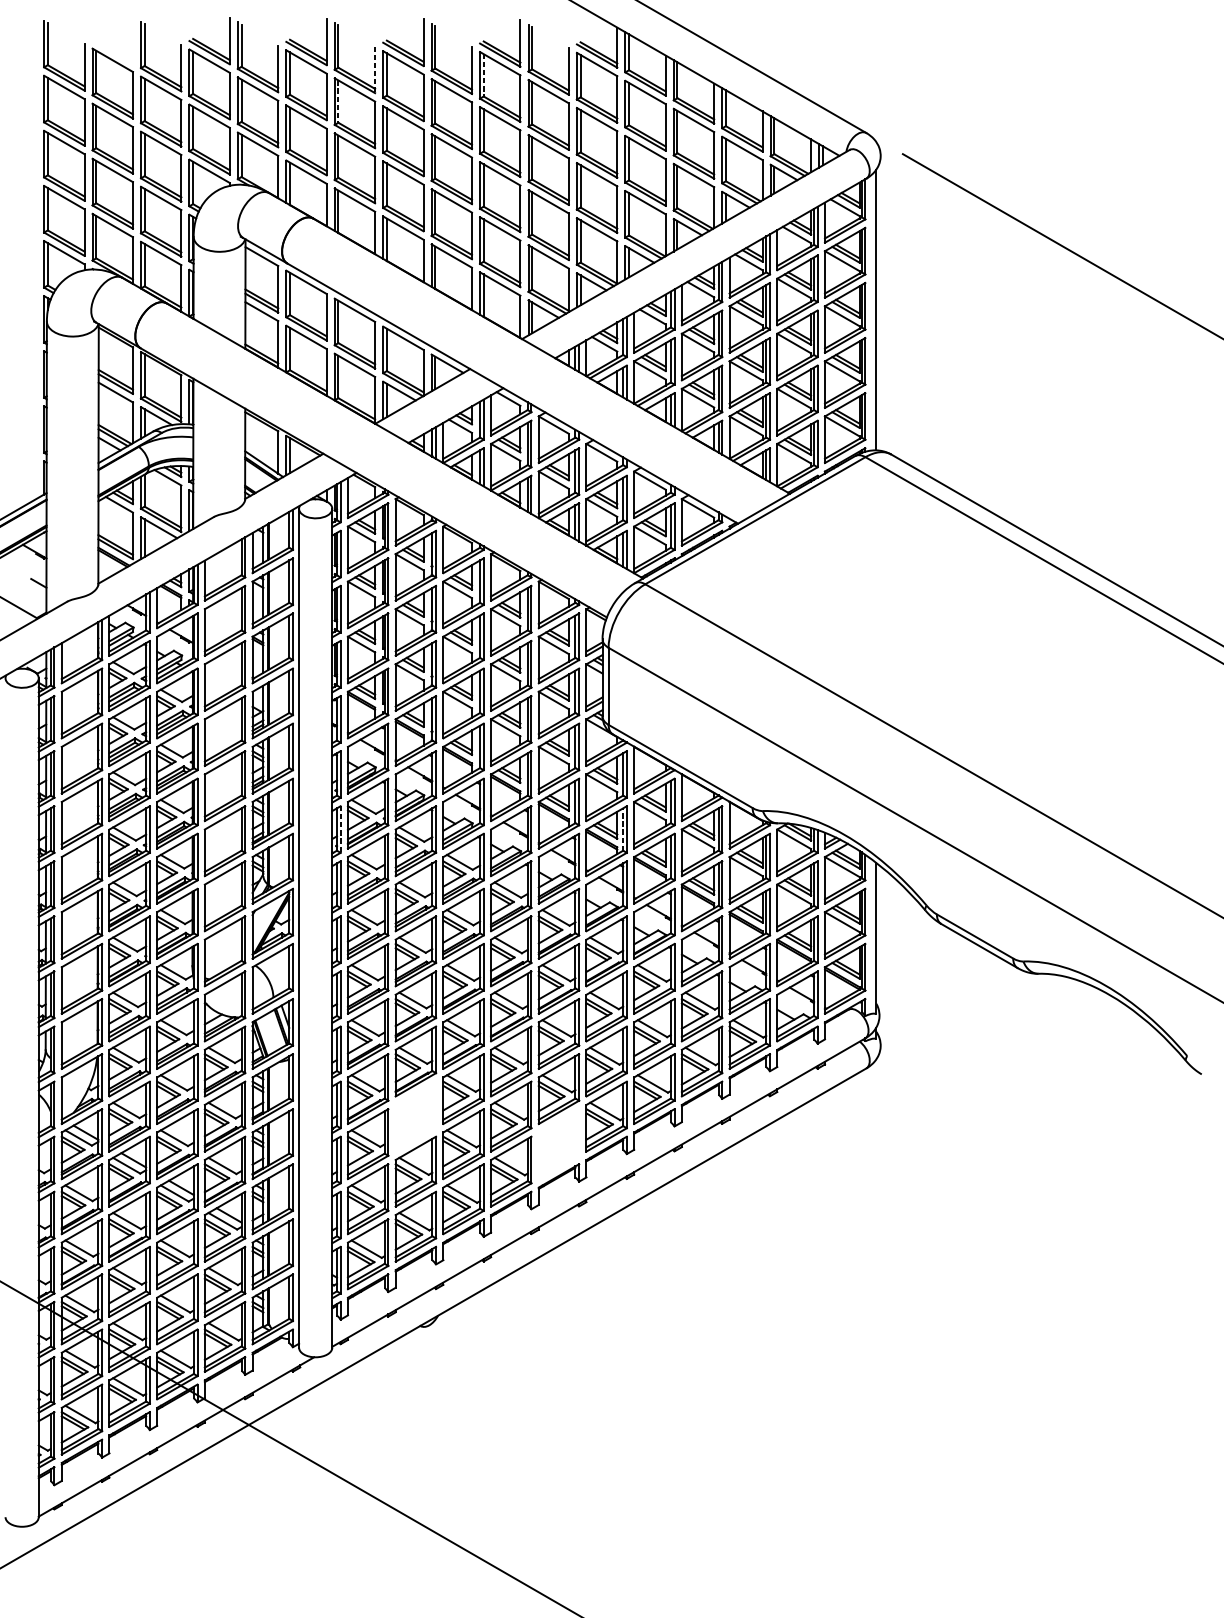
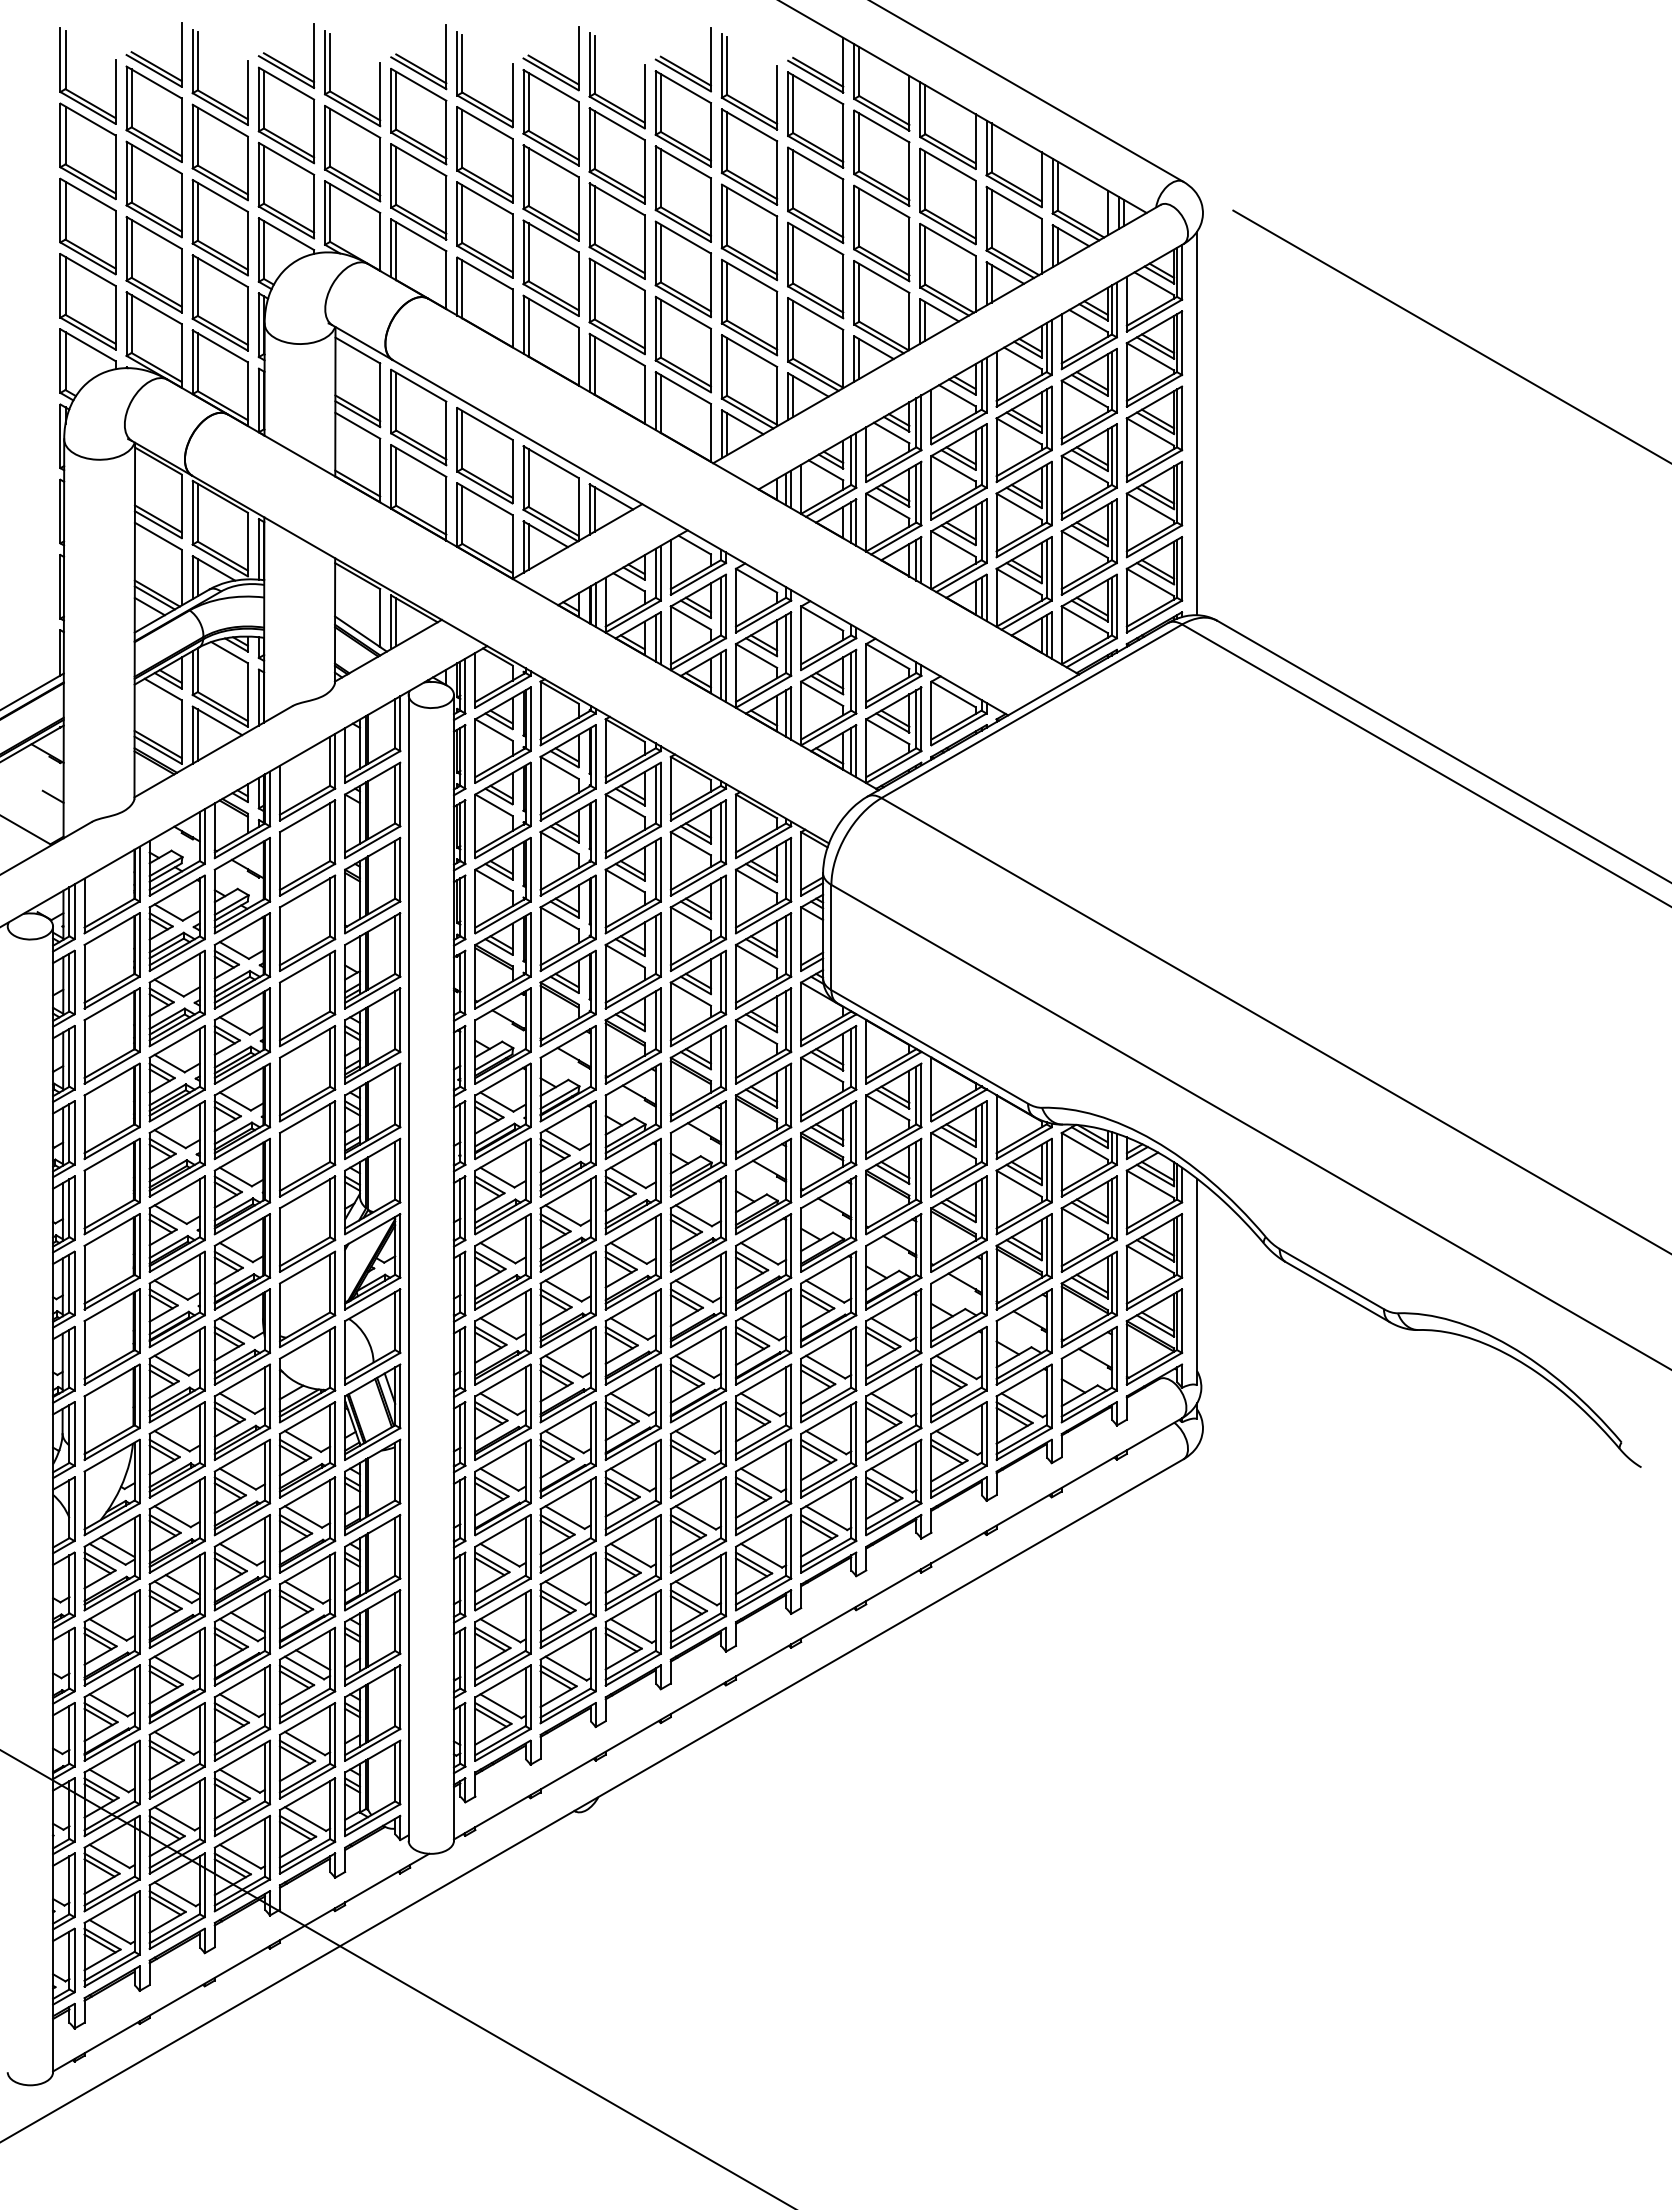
part: (110, 44) -> (150, 61), added
line: (375, 69) -> (512, 95), dashed -> solid
line: (483, 75) -> (660, 103), dashed -> solid
line: (338, 101) -> (462, 138), dashed -> solid
line: (340, 829) -> (465, 1133), dashed -> solid
line: (623, 829) -> (851, 1133), dashed -> solid
part: (415, 1116) -> (567, 1524), added
part: (558, 1143) -> (763, 1562), added

